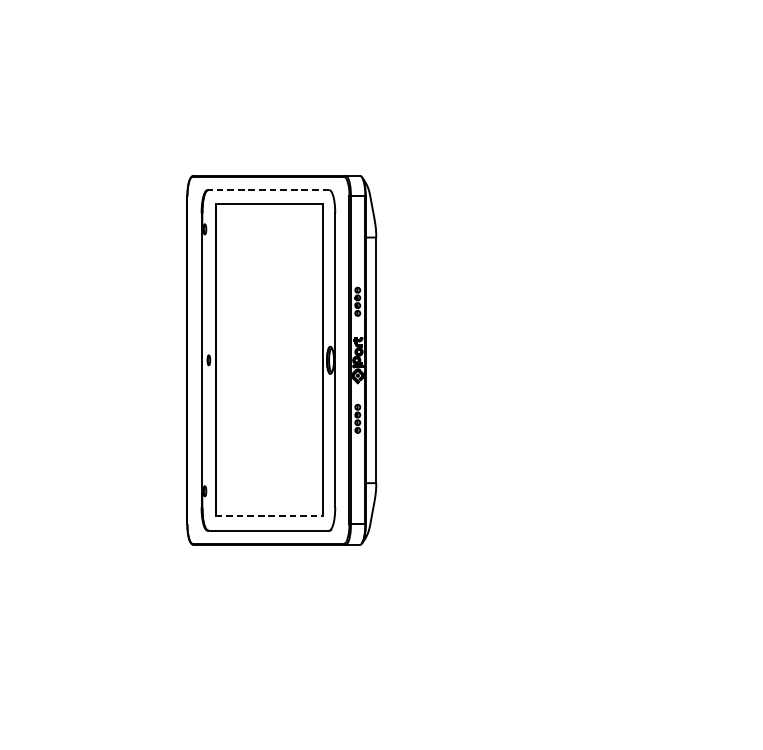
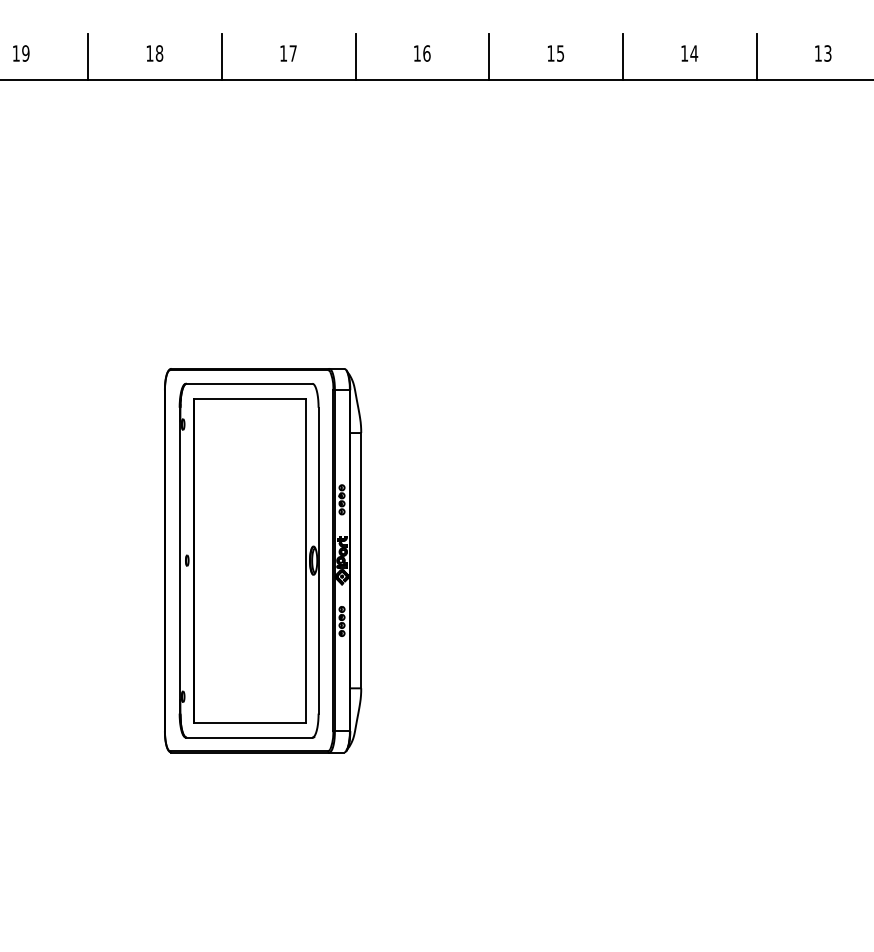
line: (267, 189) -> (248, 383), dashed -> solid
line: (268, 516) -> (249, 722), dashed -> solid

